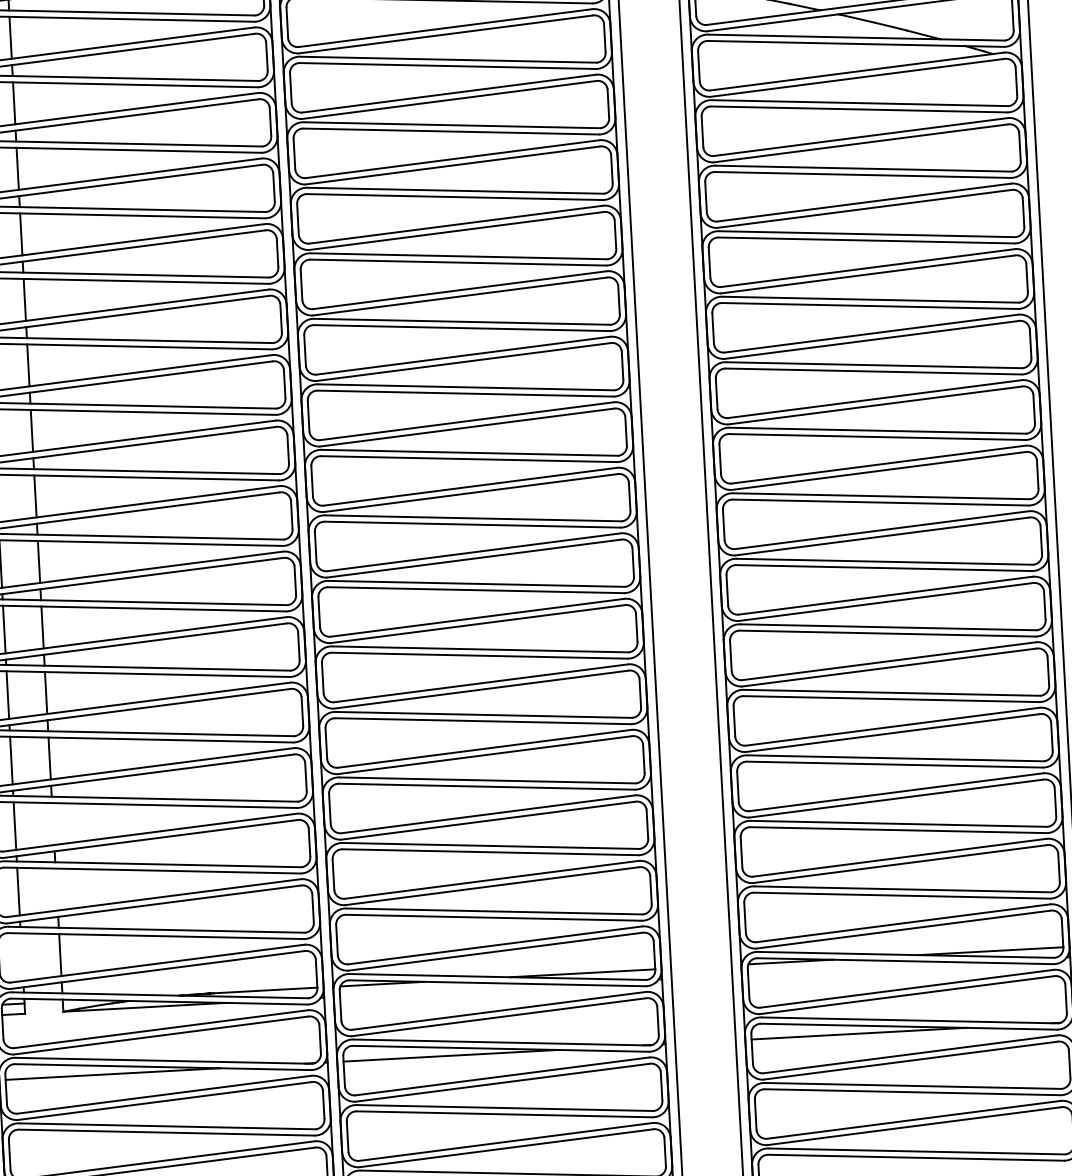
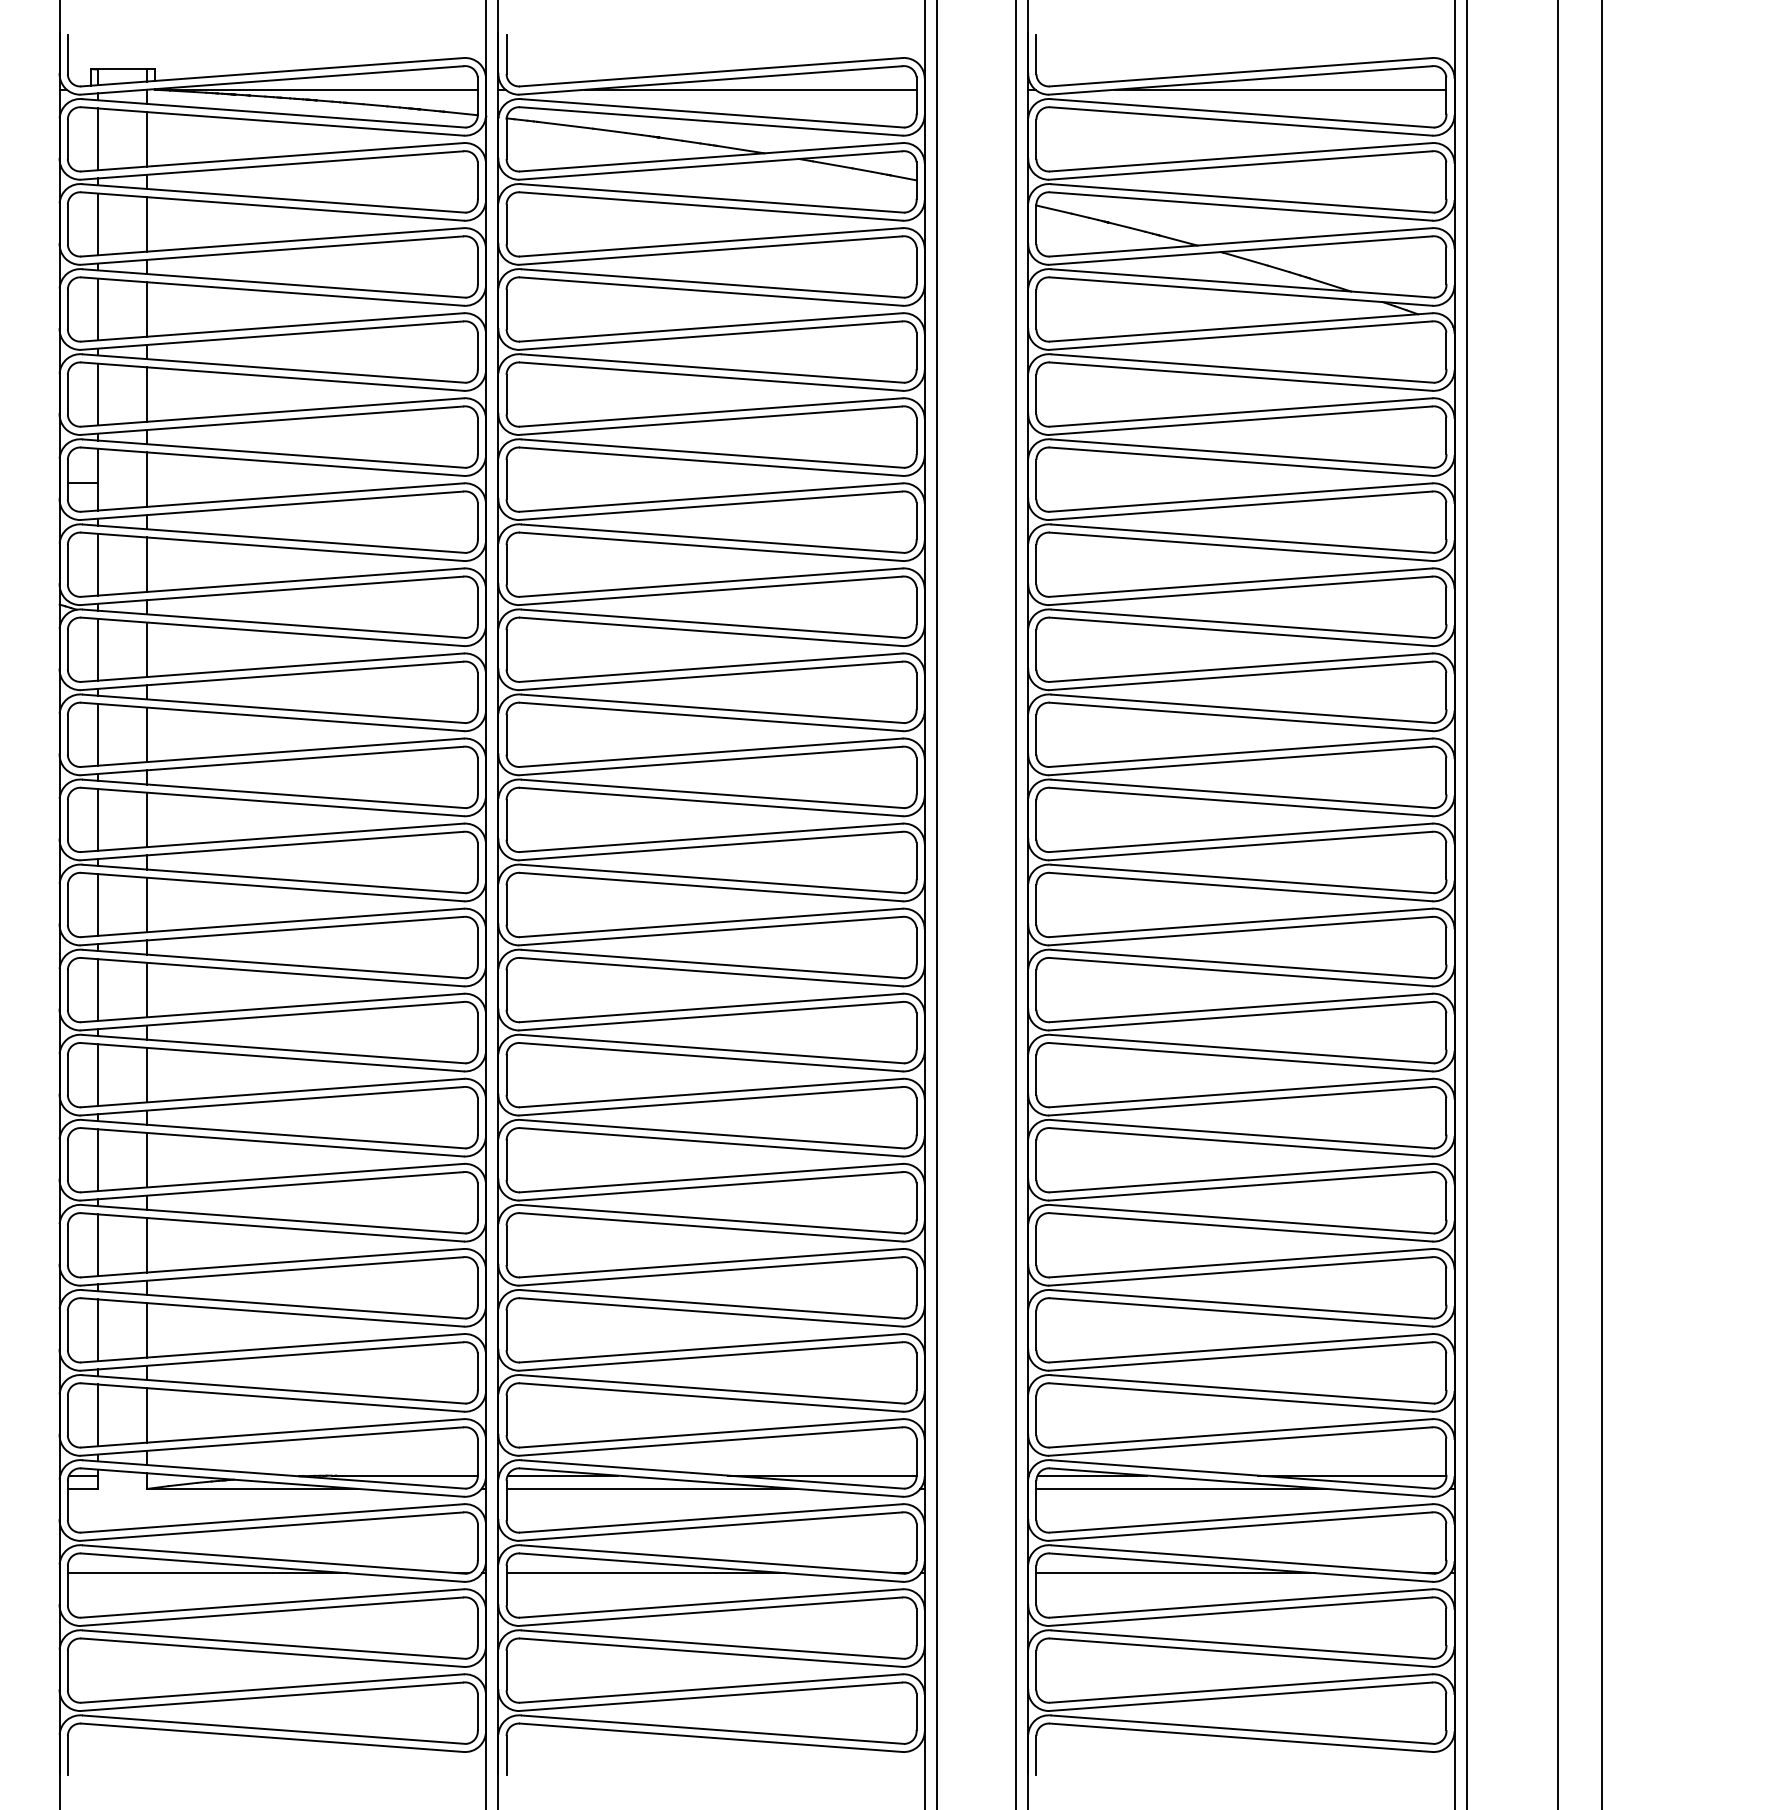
line: (53, 824) -> (147, 1245), added
line: (56, 889) -> (147, 1330), added
line: (21, 957) -> (97, 1415), added
line: (859, 968) -> (1181, 1488), added
line: (451, 990) -> (651, 1488), added

